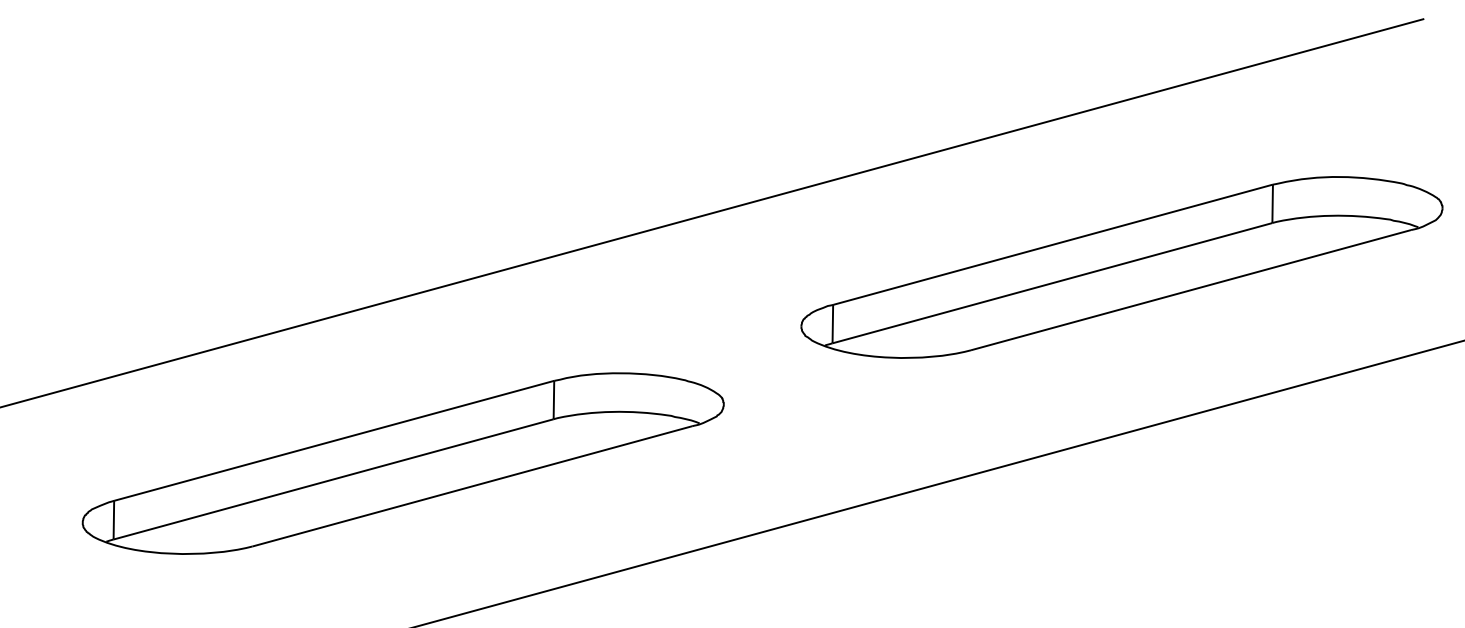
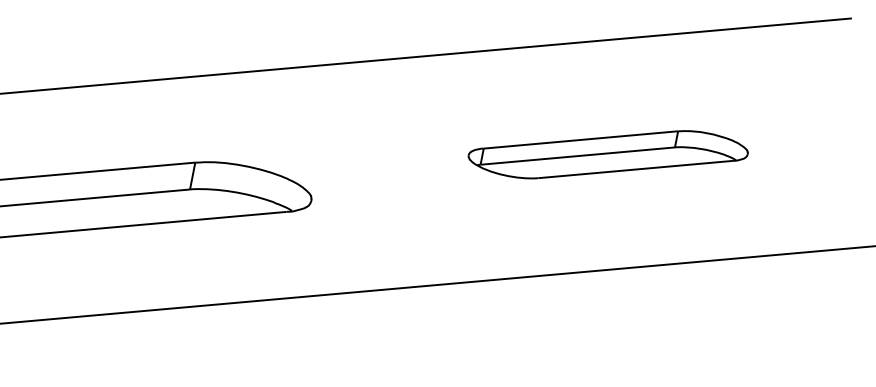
part: (1121, 267) -> (607, 154), size x0.6

